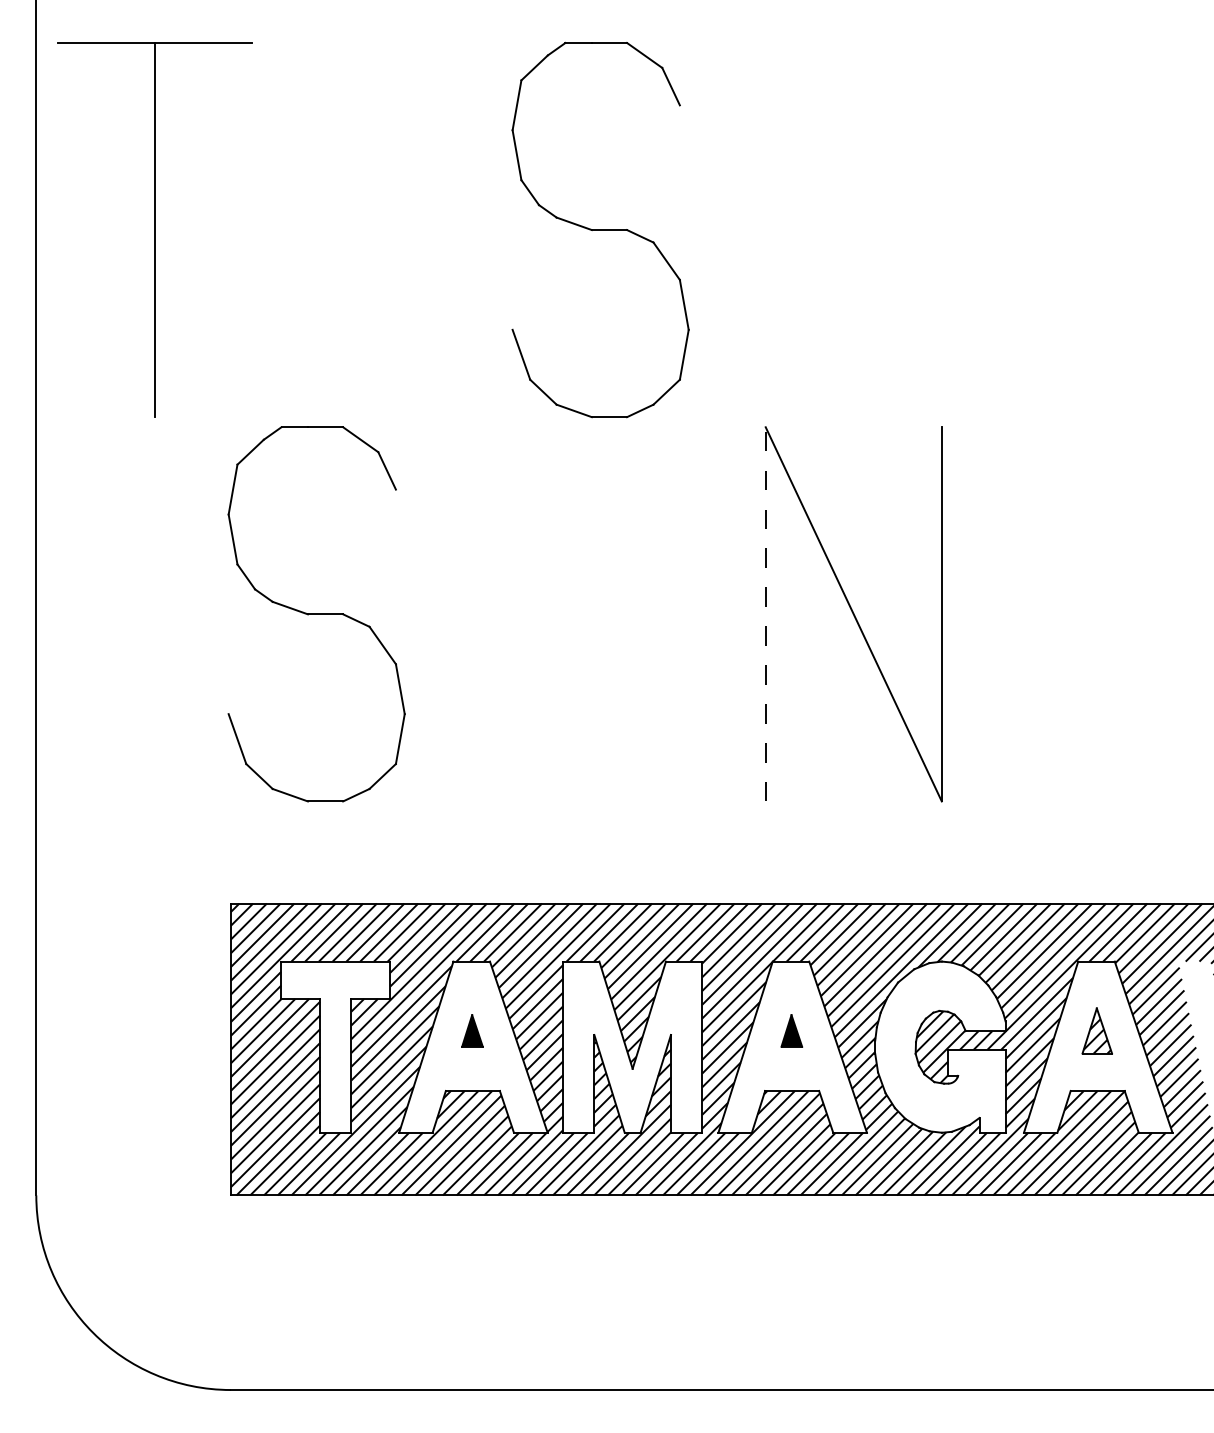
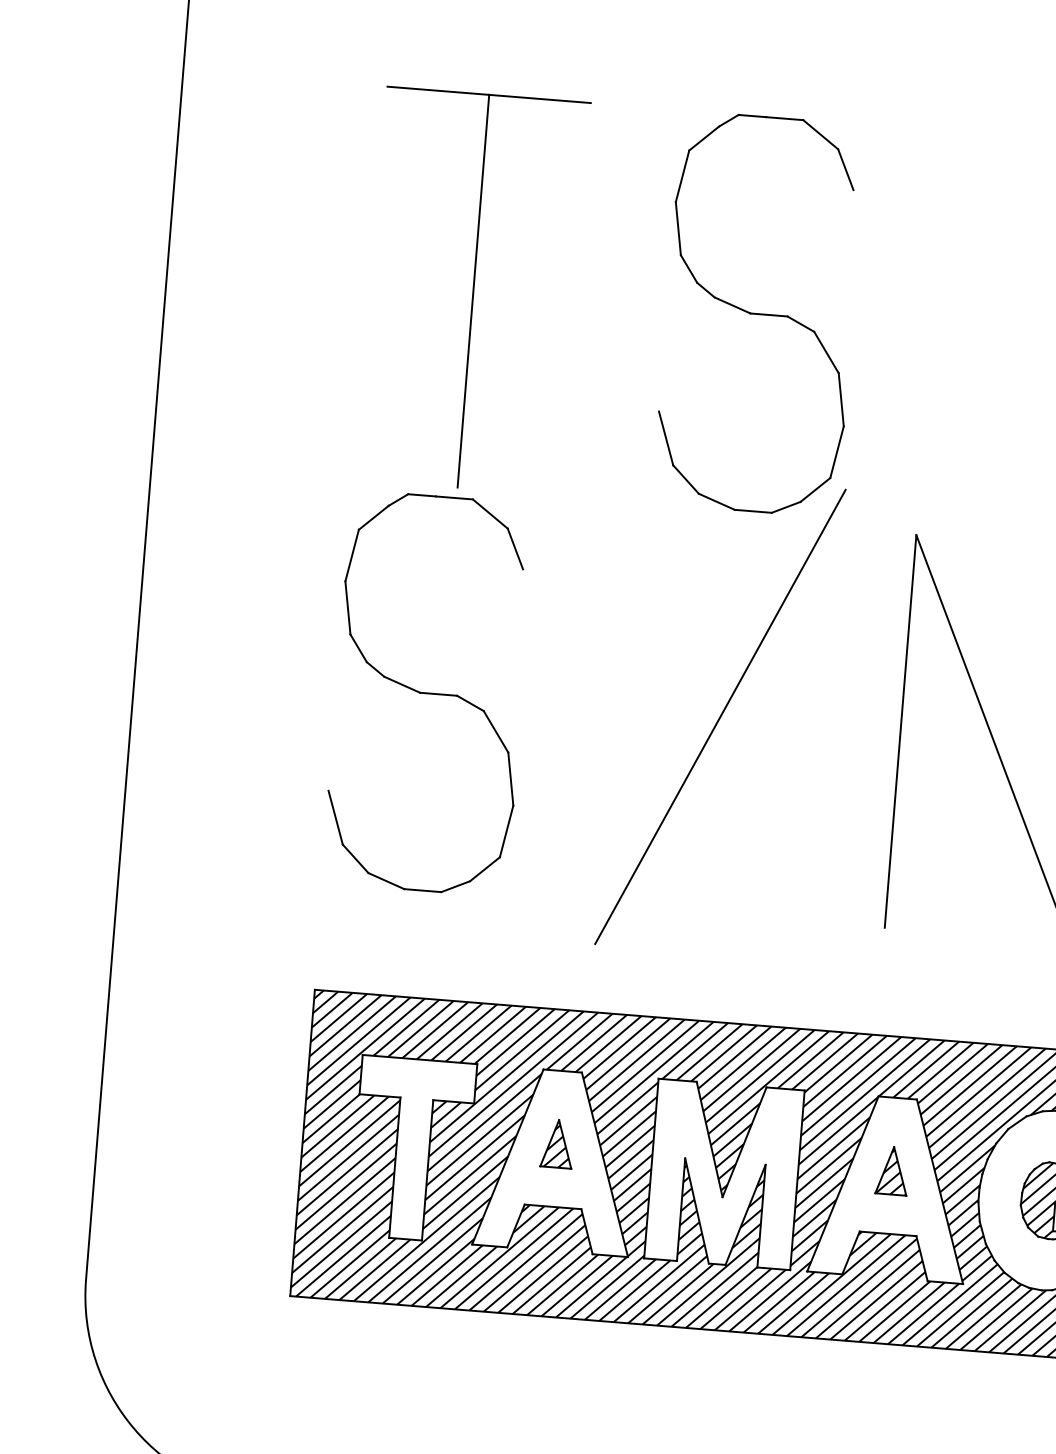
part: (154, 229) -> (473, 290), moved
line: (593, 613) -> (719, 716), added
line: (765, 613) -> (900, 730), dashed -> solid
part: (472, 1030) -> (557, 1143), size x1.43
part: (791, 1030) -> (892, 1170), size x1.43

